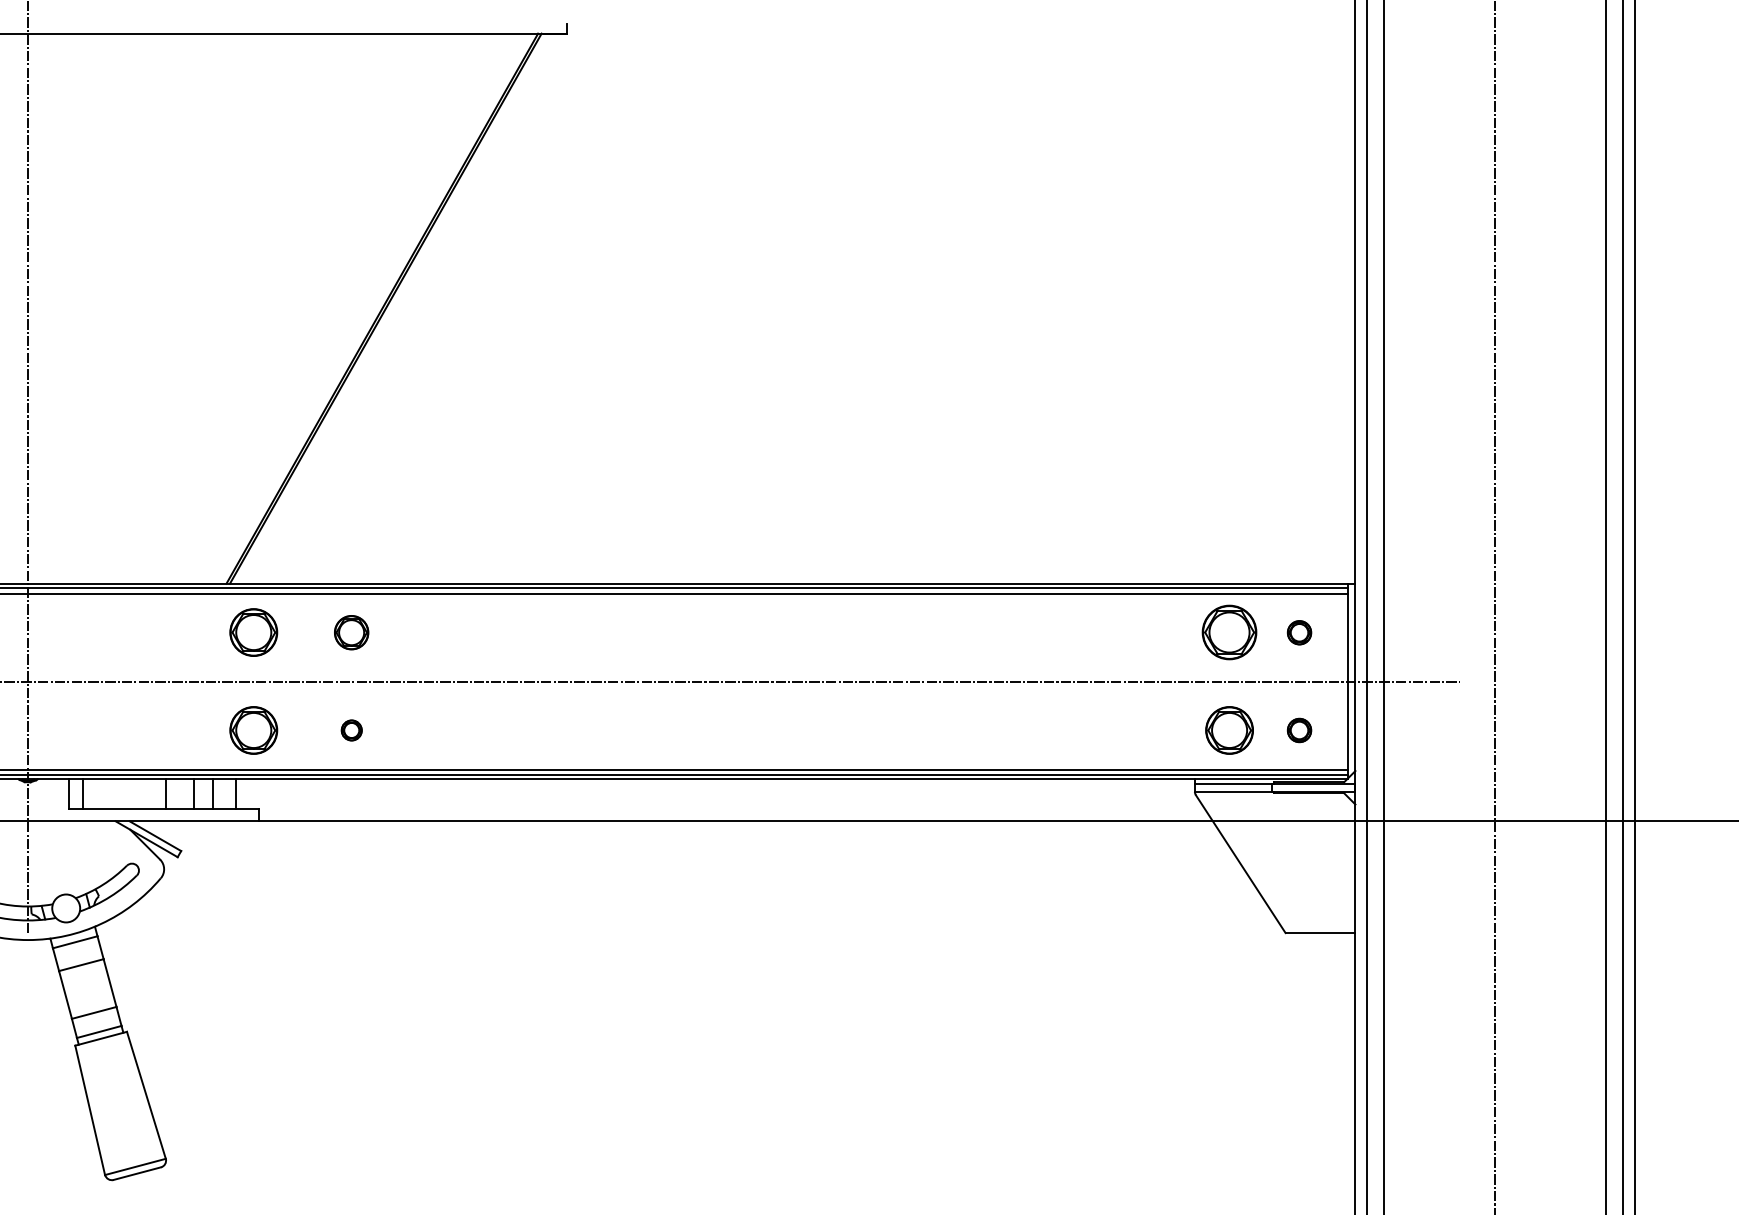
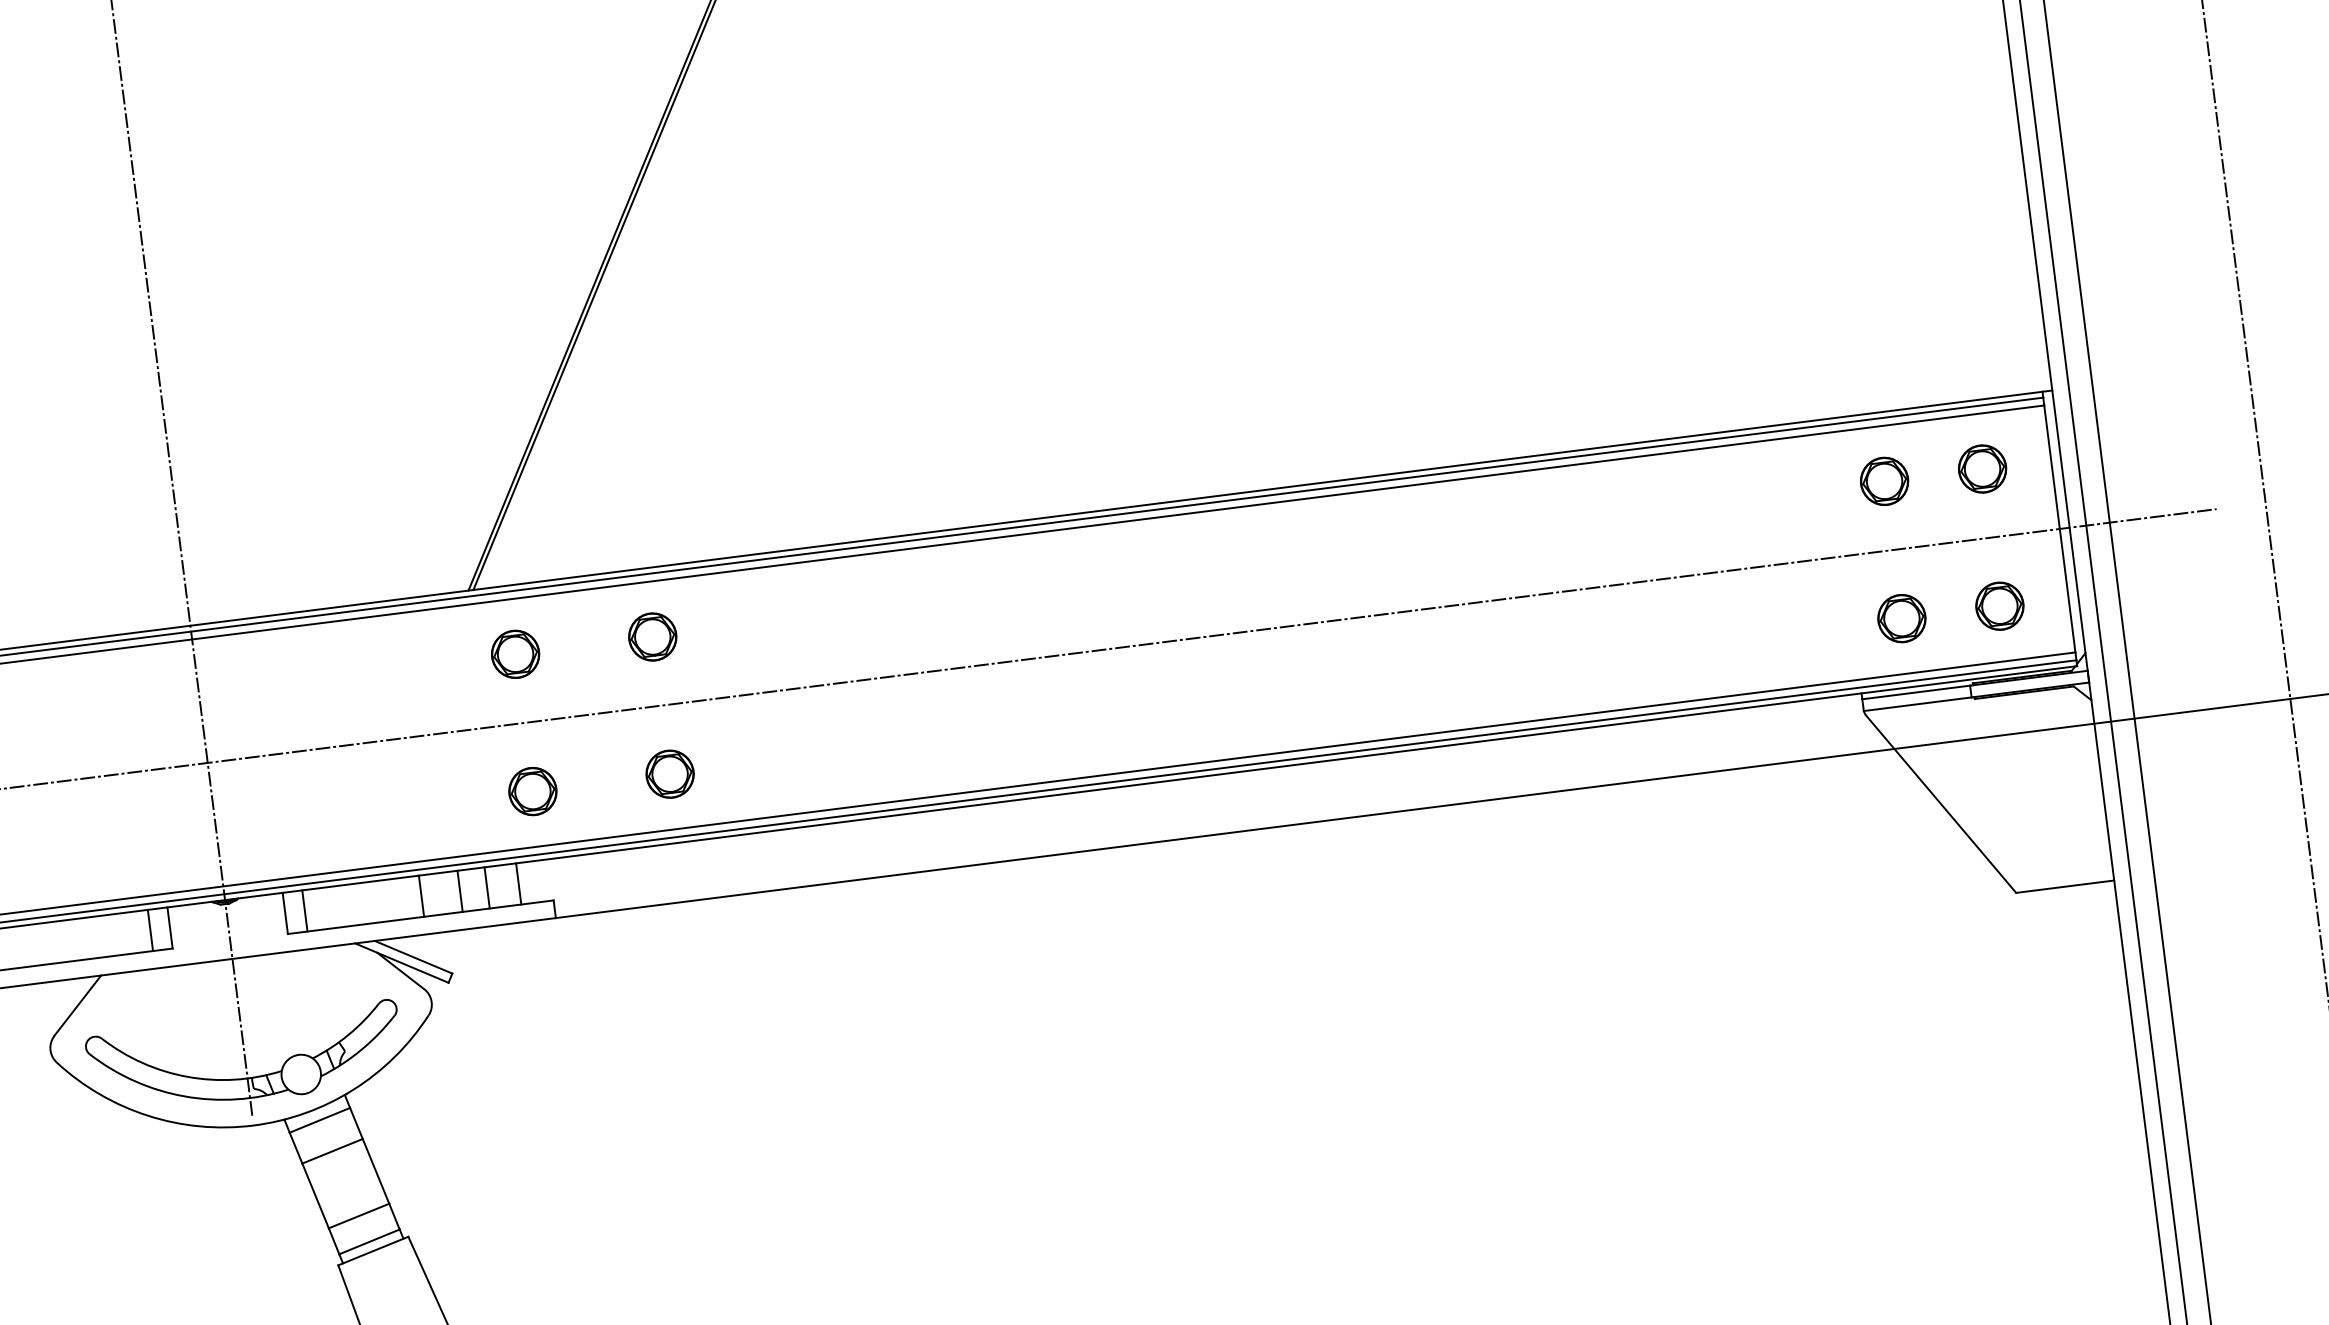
part: (253, 632) -> (515, 654), size x0.71
part: (1229, 632) -> (1884, 481), size x0.62
part: (1299, 632) -> (1982, 468), size x1.43
part: (253, 730) -> (532, 791), size x0.71
part: (351, 730) -> (669, 774), size x1.67
part: (1229, 730) -> (1901, 618), size x0.71
part: (1299, 730) -> (1999, 606), size x1.43

